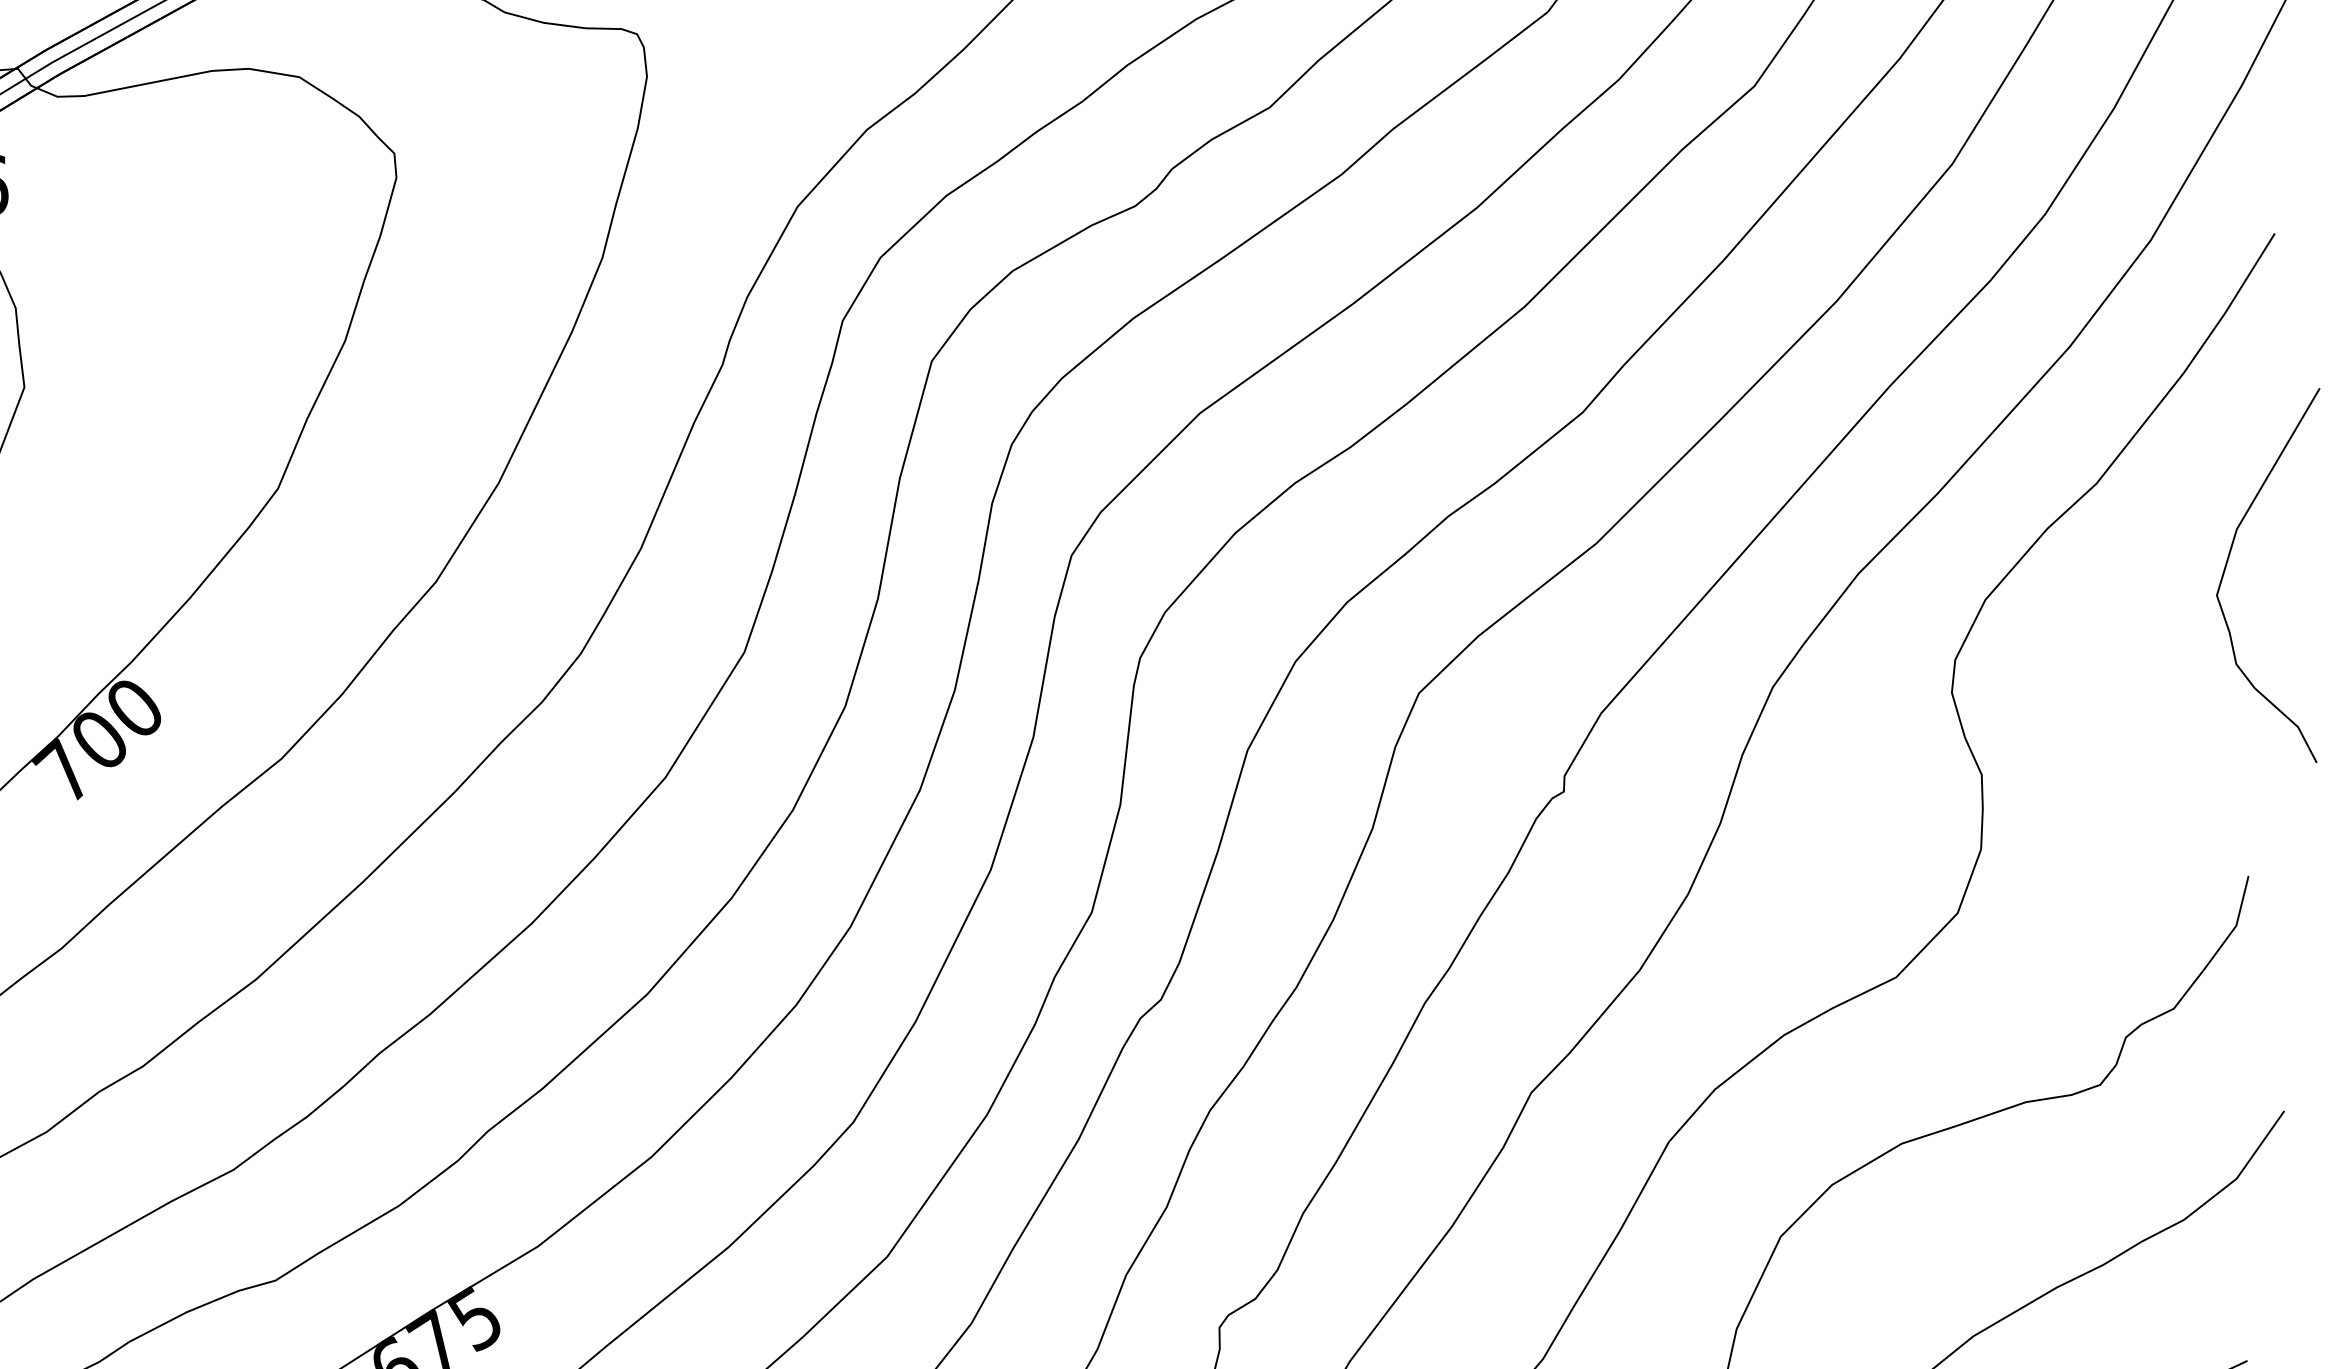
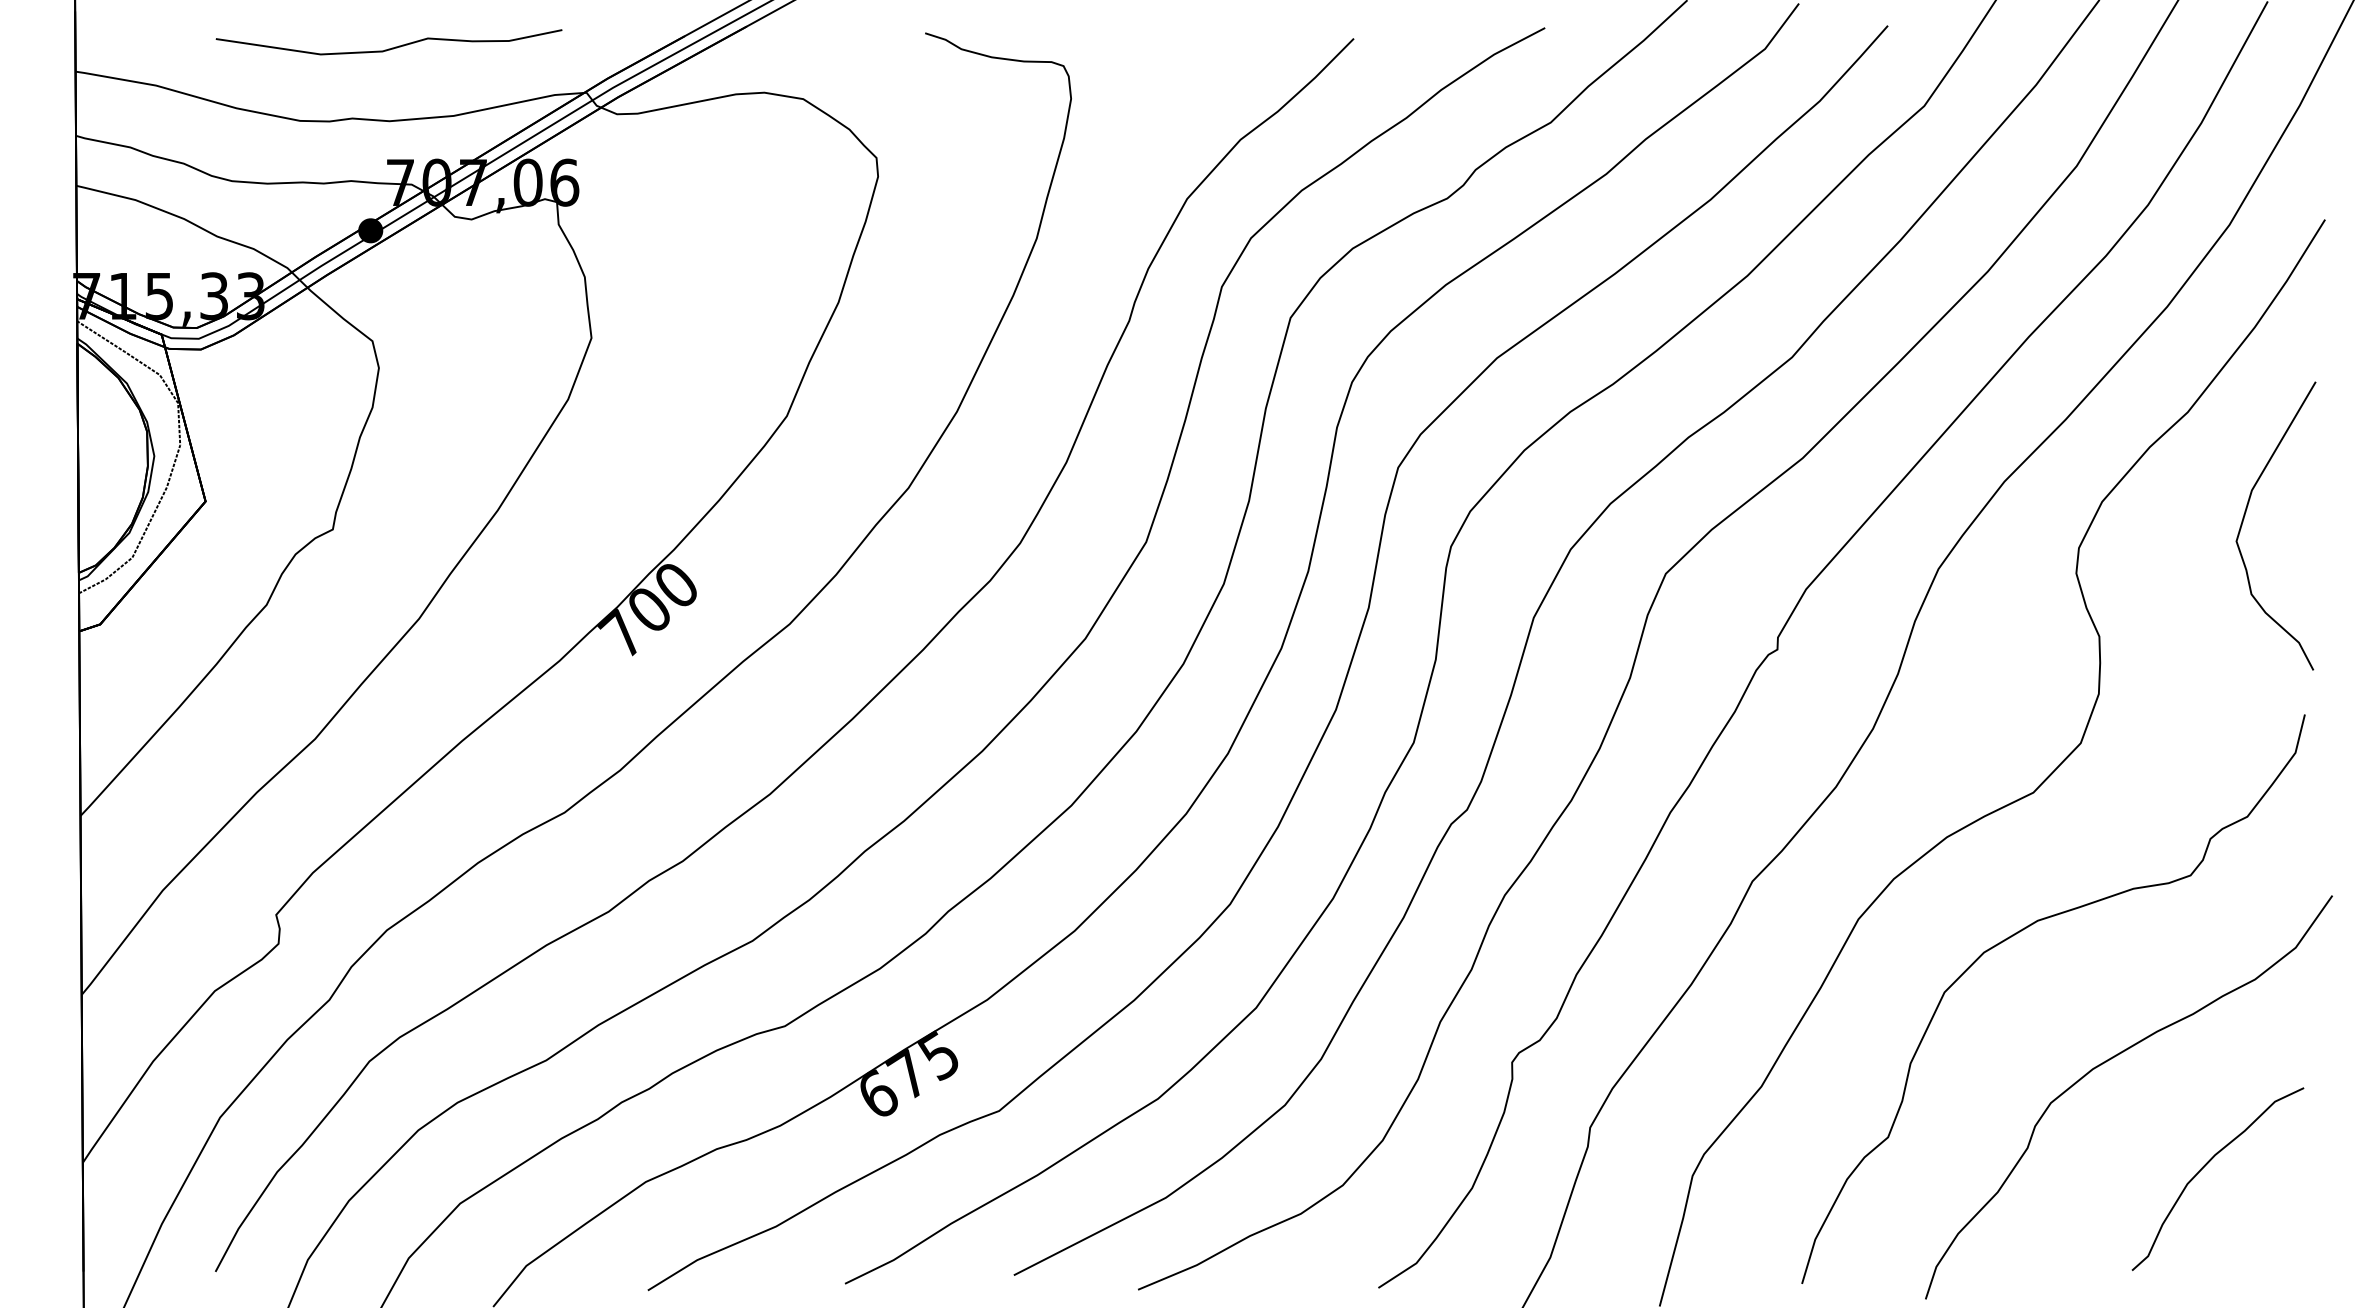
curve: (2227, 567) -> (2244, 519), moved

